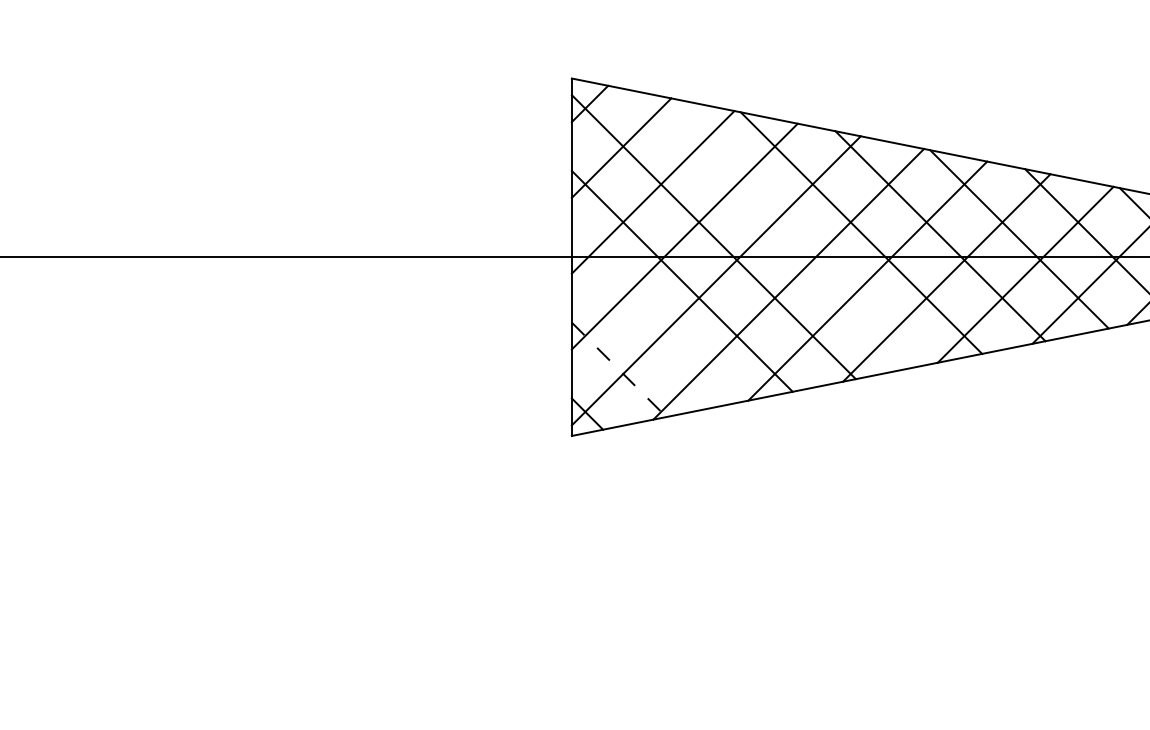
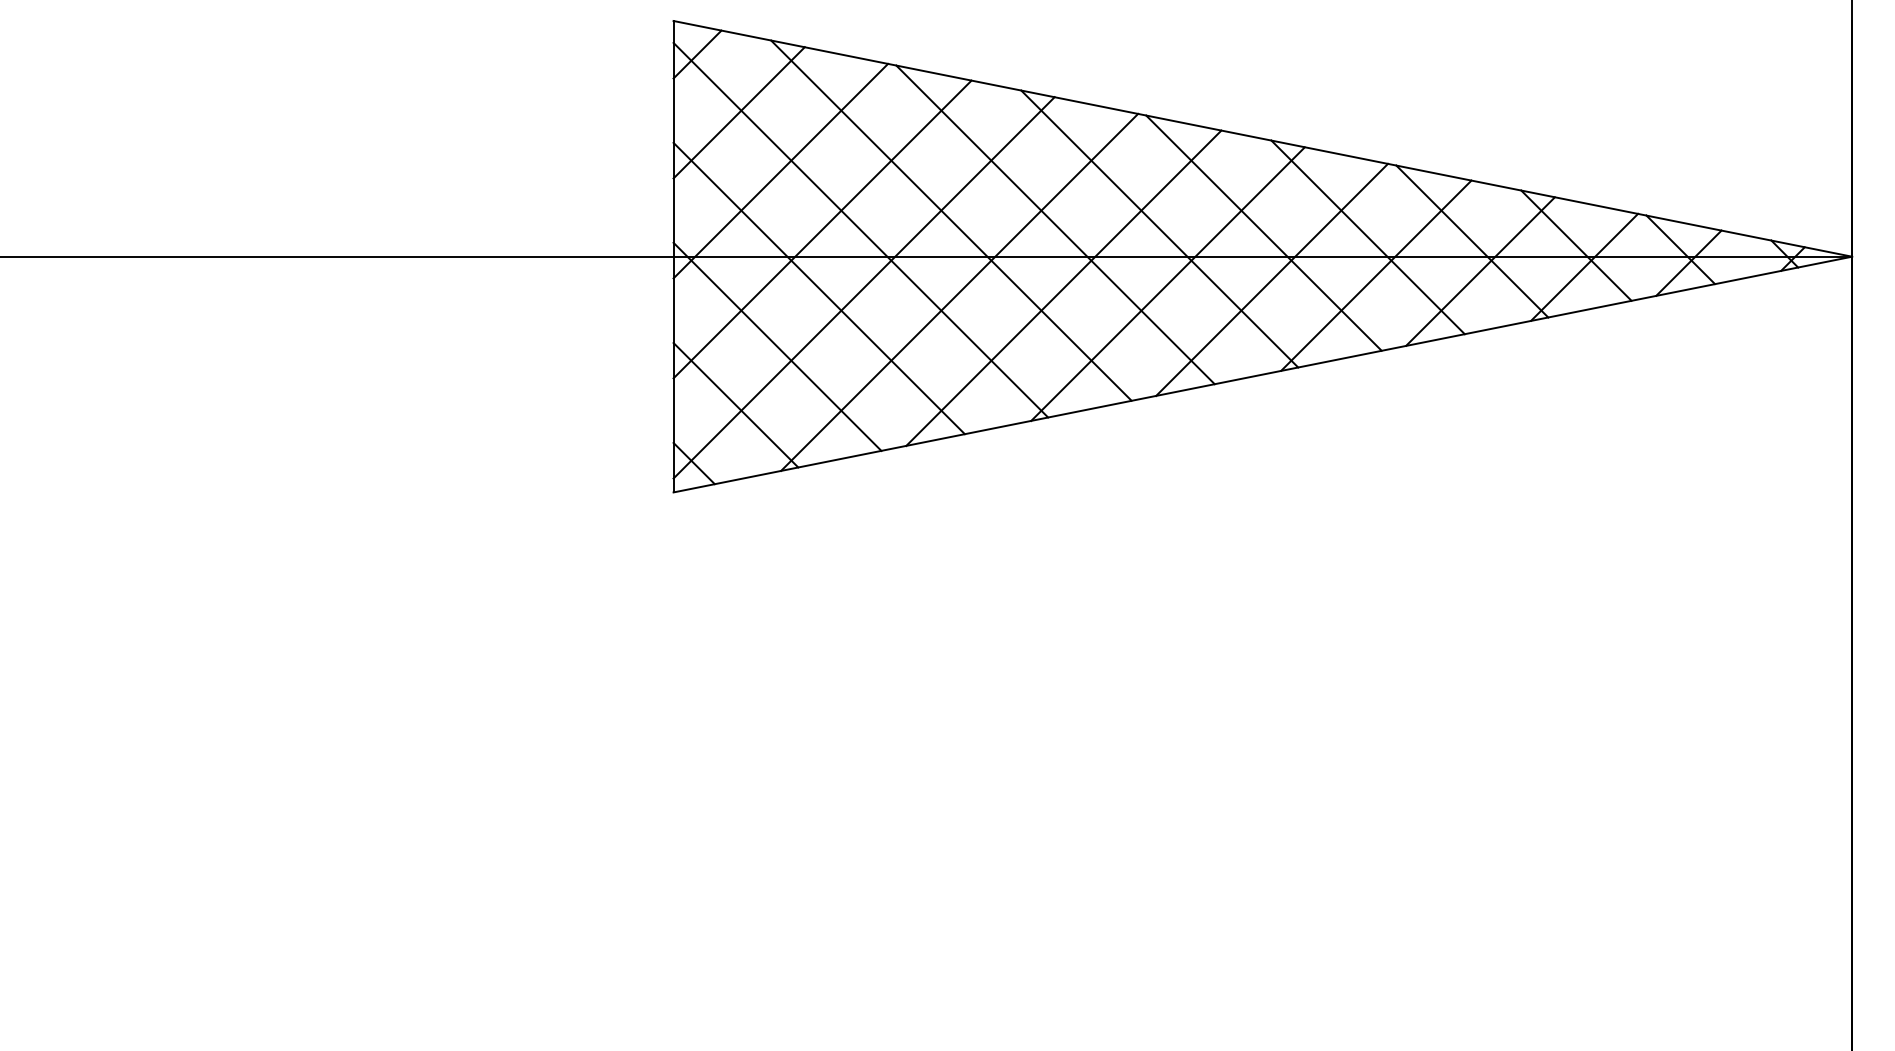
line: (782, 229) -> (951, 220), added
line: (650, 325) -> (777, 346), added
line: (619, 370) -> (736, 405), dashed -> solid

